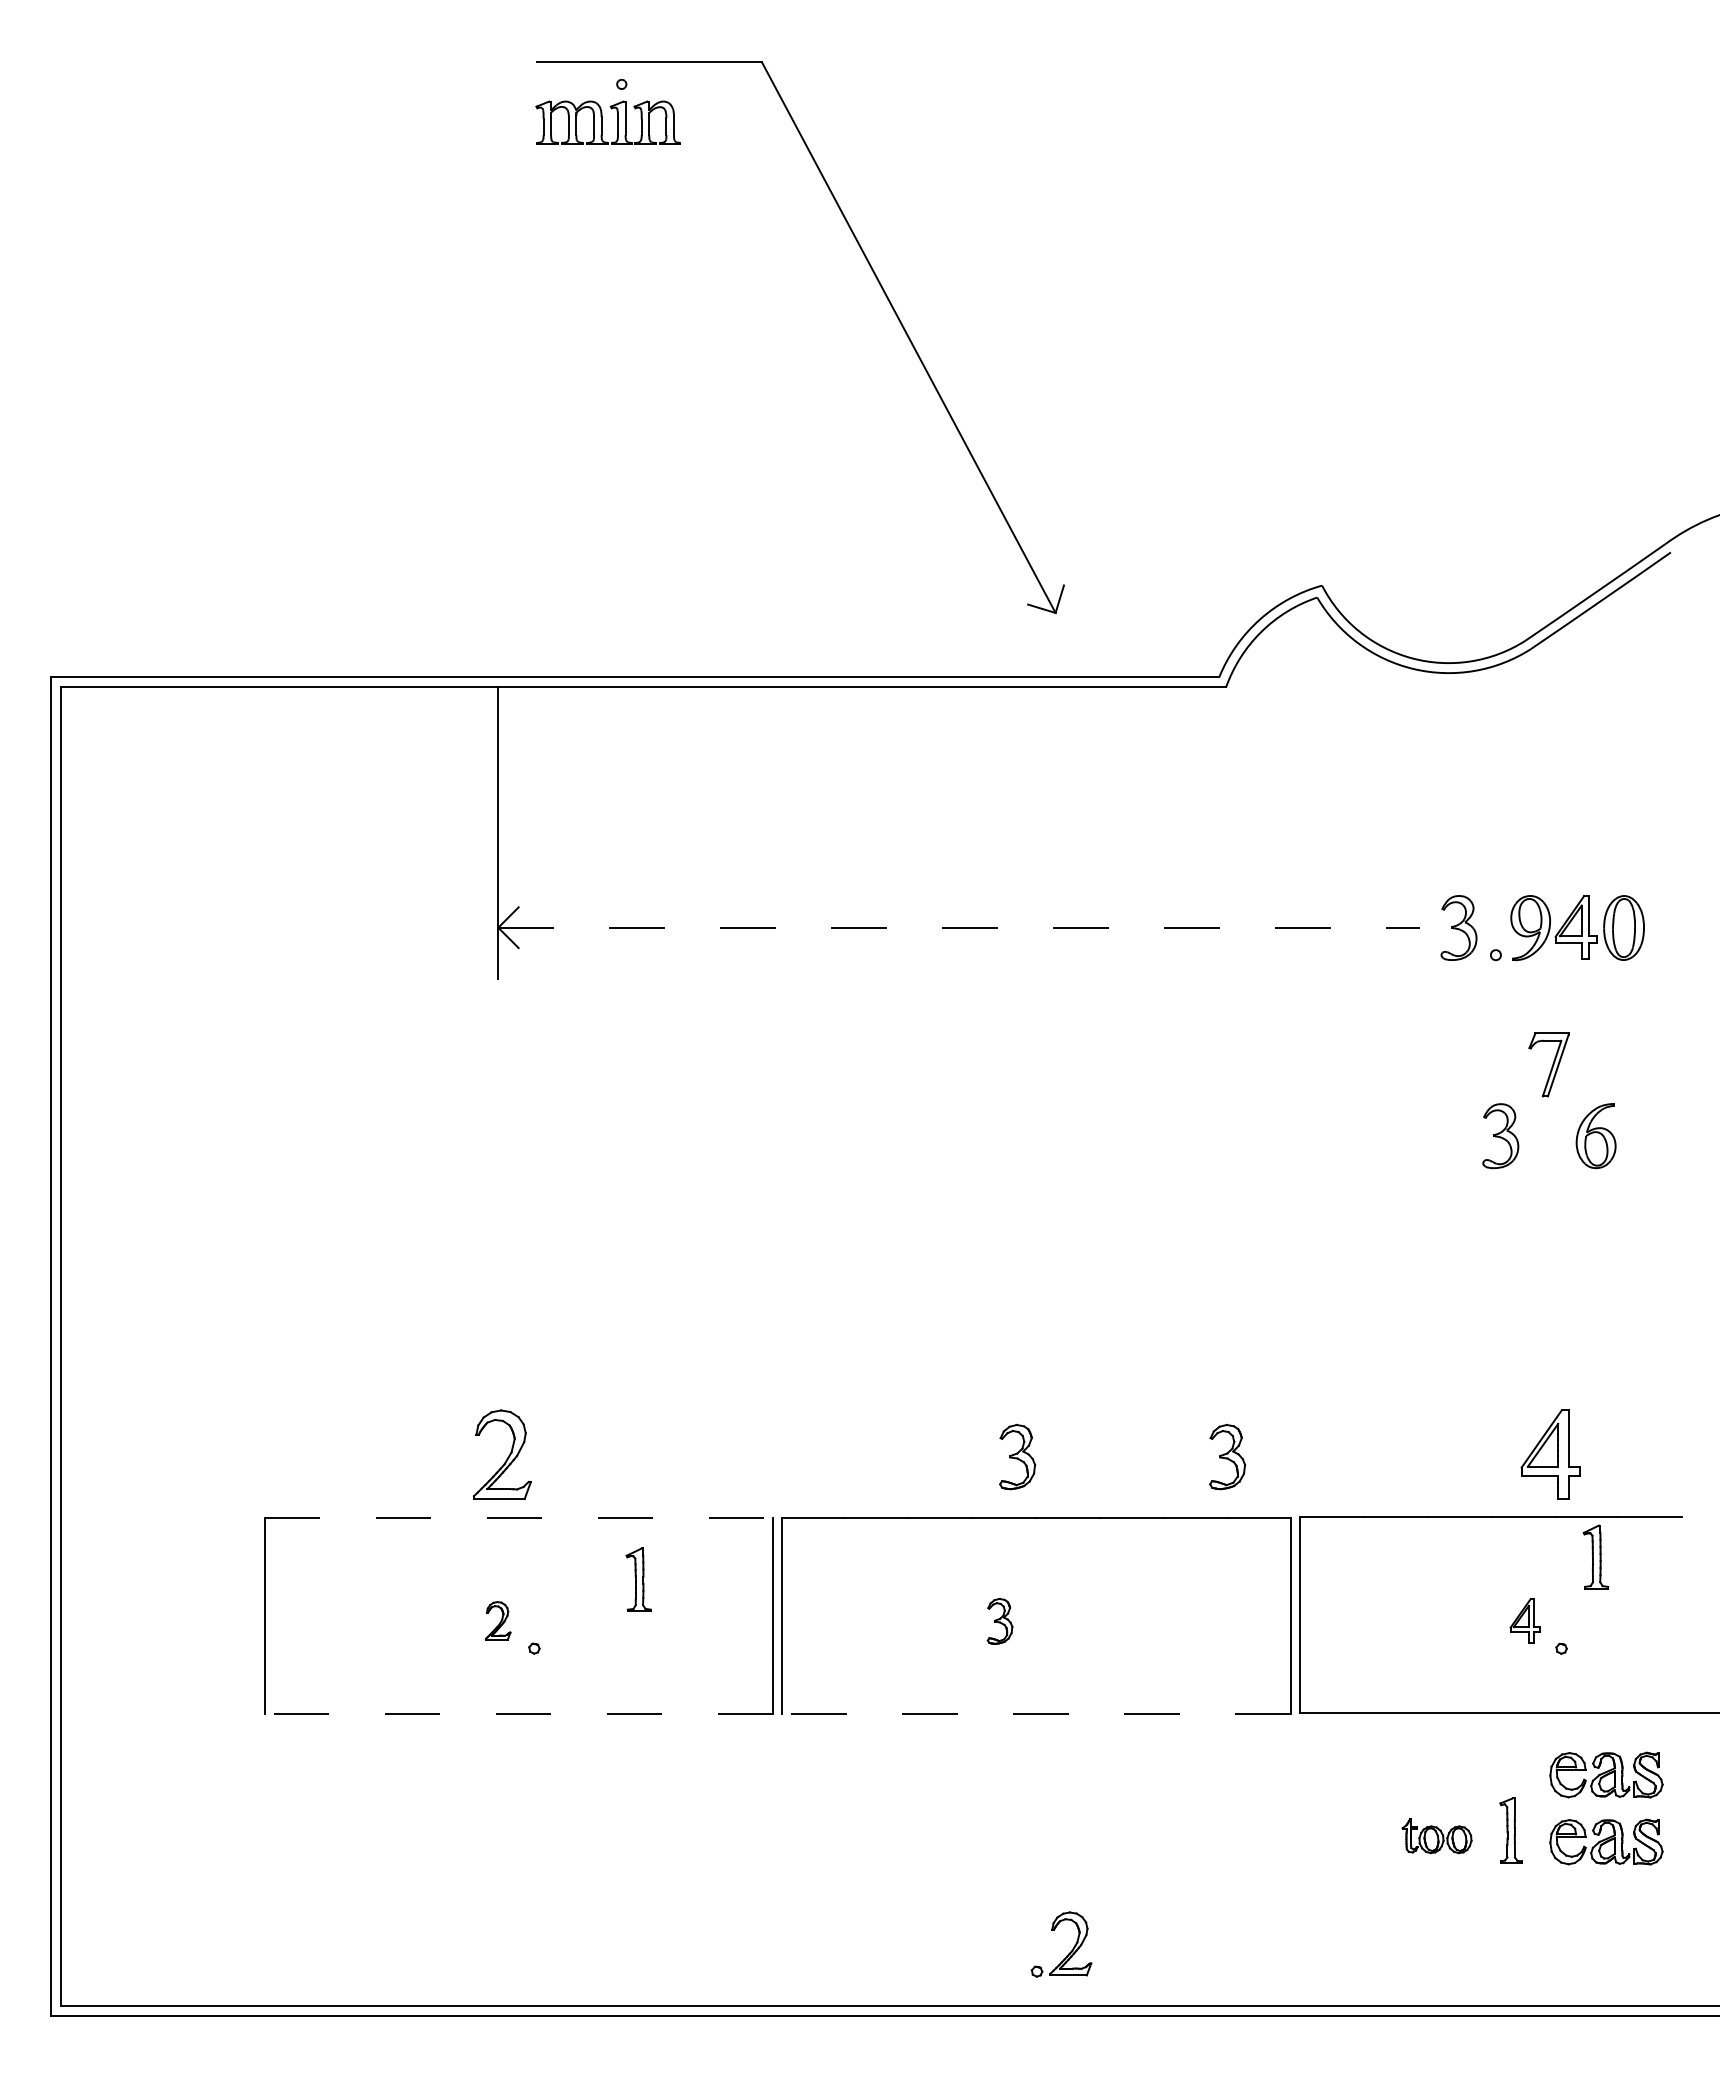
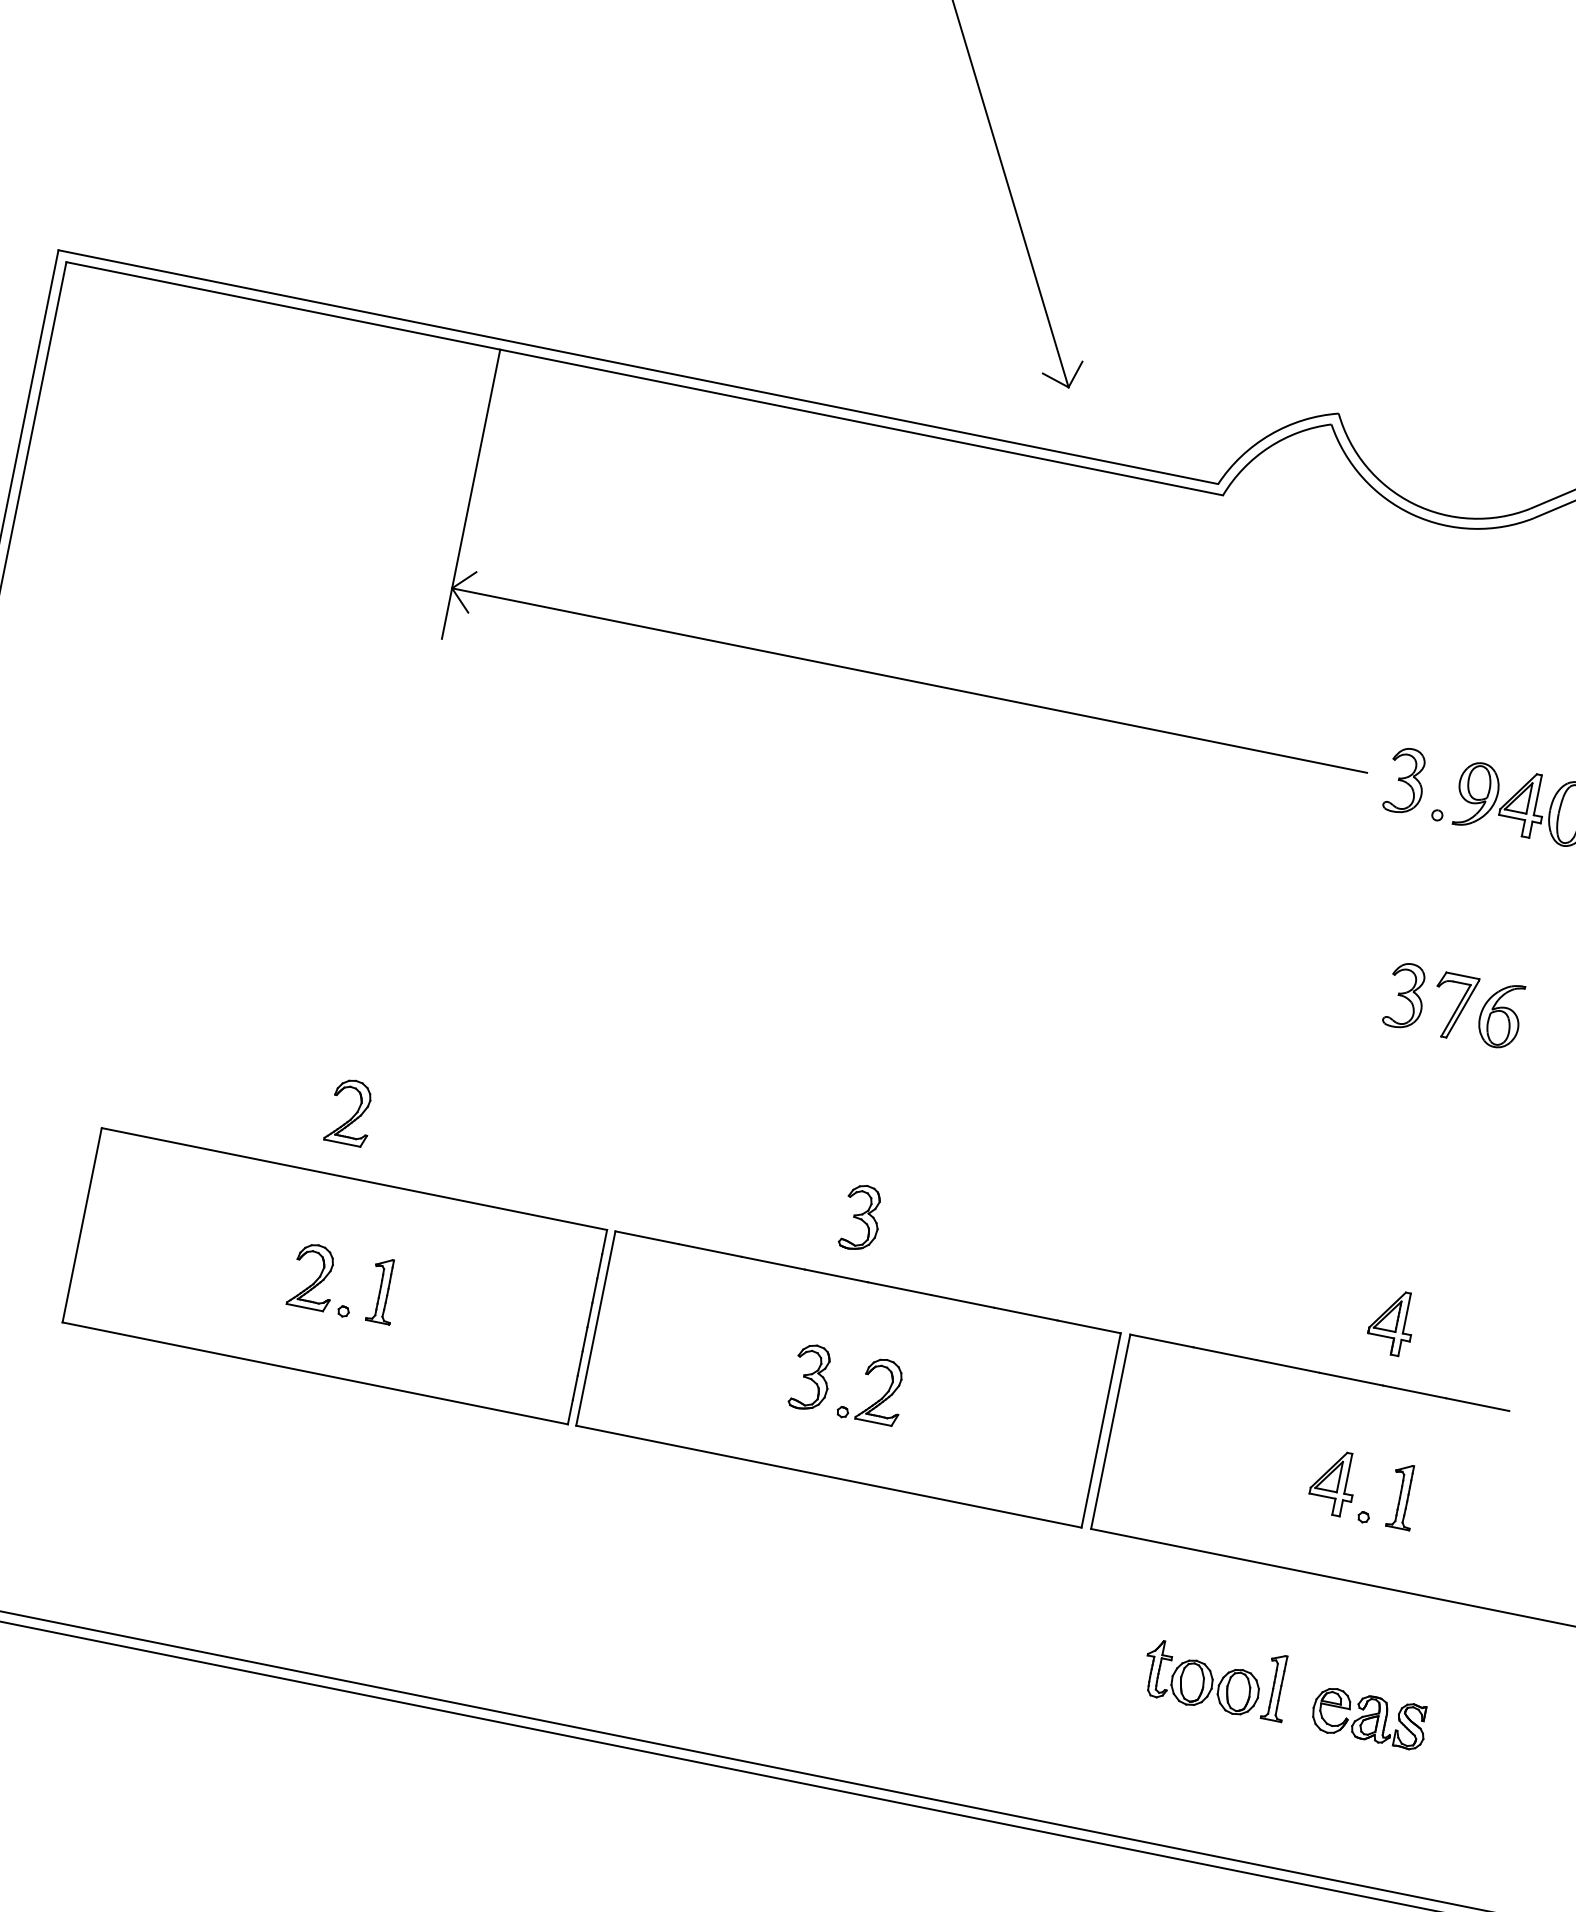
line: (958, 927) -> (909, 680), dashed -> solid
part: (1548, 1064) -> (1453, 1005), moved
part: (502, 1454) -> (350, 1112), size x0.71
part: (1550, 1454) -> (1391, 1322), size x0.71
part: (1227, 1457) -> (1070, 1260), removed
line: (519, 1518) -> (354, 1179), dashed -> solid
part: (1595, 1556) -> (1403, 1496), moved
part: (638, 1579) -> (383, 1290), moved
part: (497, 1620) -> (312, 1276), size x1.67
part: (1524, 1620) -> (1332, 1481), size x1.43
part: (999, 1621) -> (810, 1377), size x1.43
line: (1035, 1713) -> (828, 1476), dashed -> solid
line: (518, 1714) -> (314, 1373), dashed -> solid
part: (1606, 1774) -> (1383, 1651), removed
part: (1436, 1835) -> (1202, 1677), size x1.67
part: (1069, 1952) -> (878, 1399), moved

